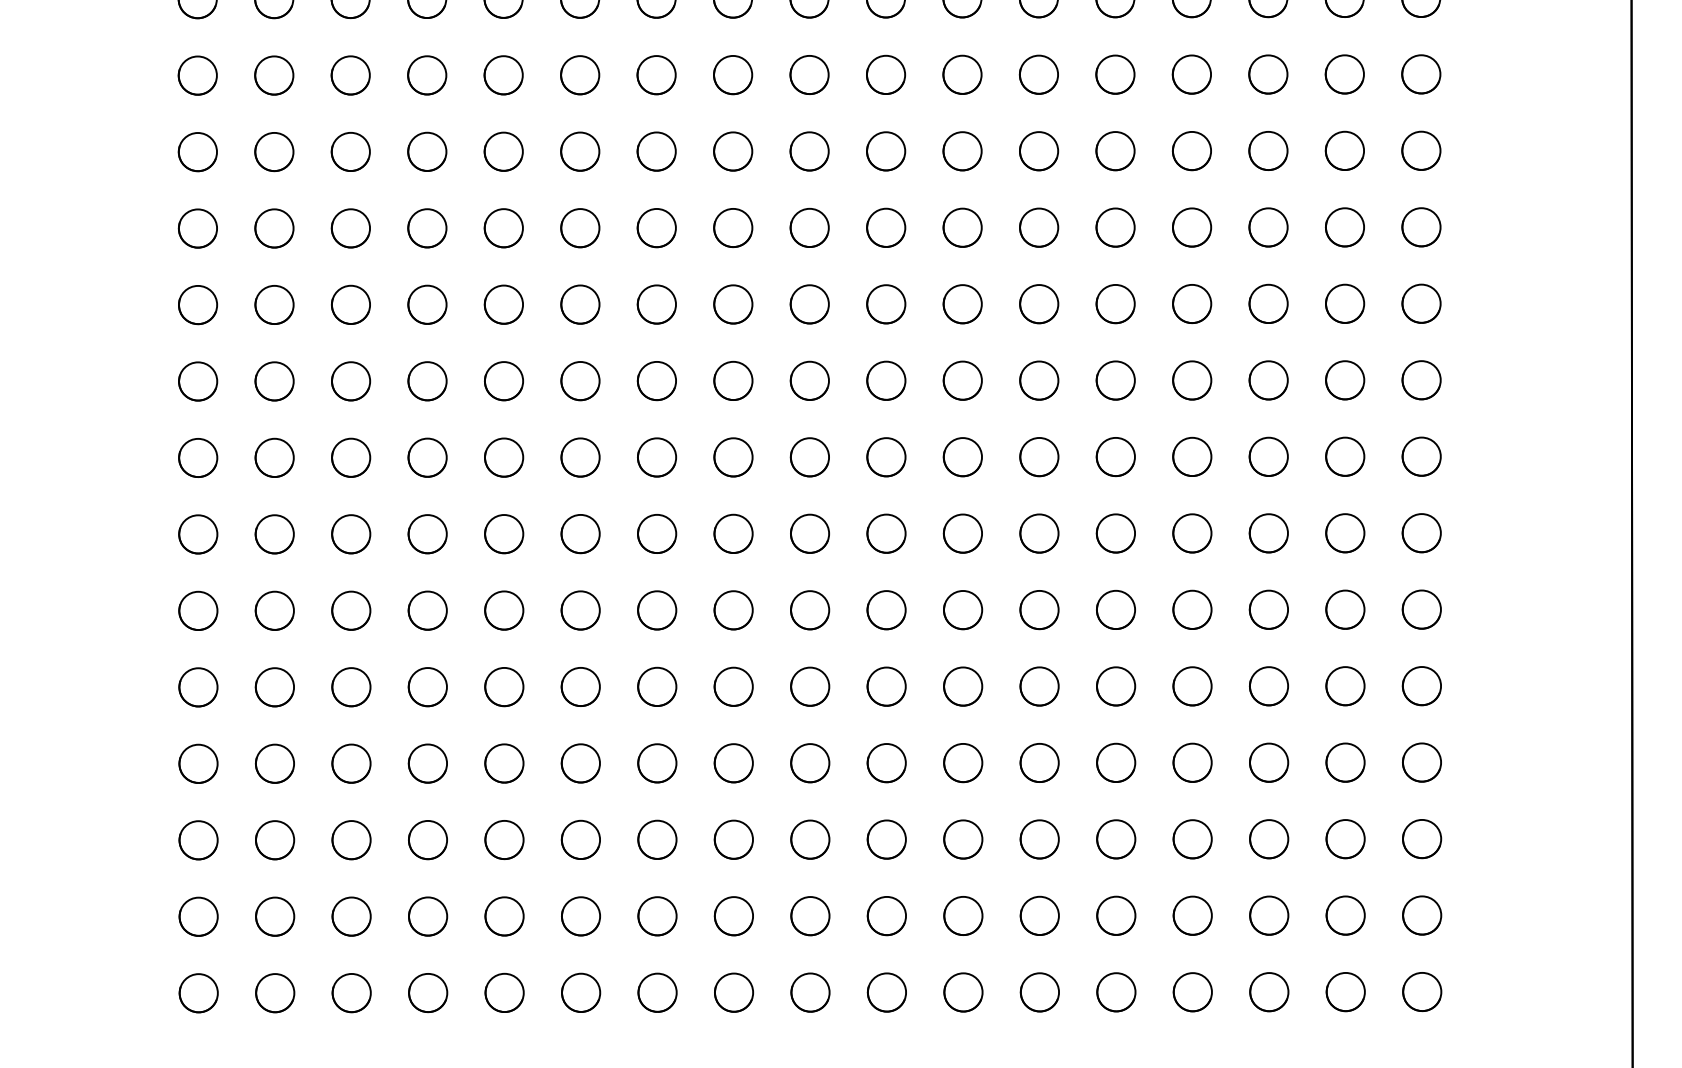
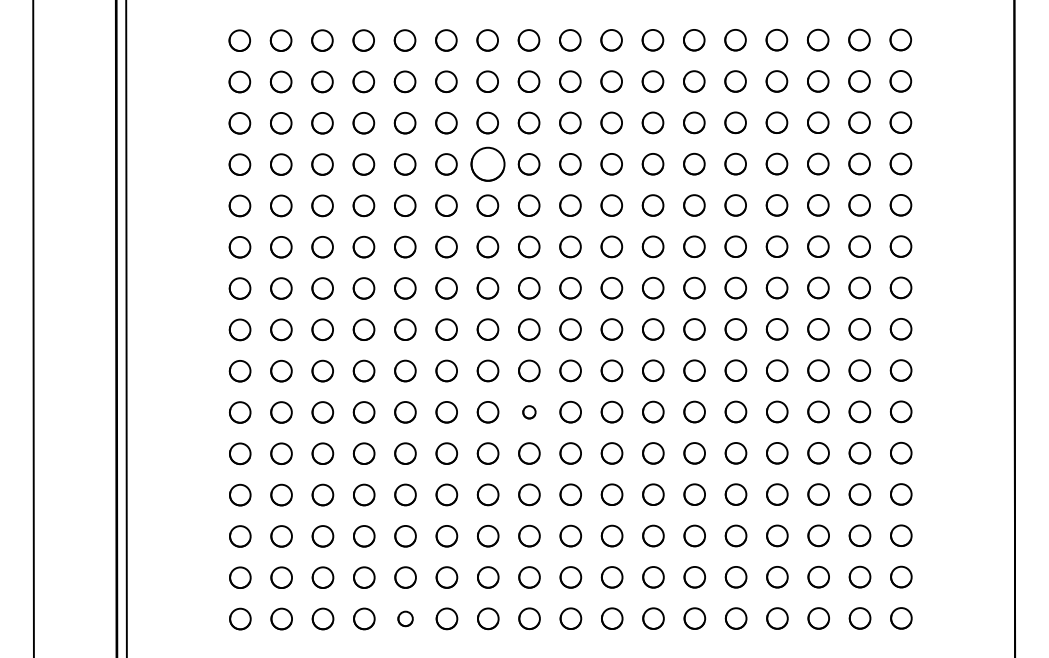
circle: (656, 151) -> (487, 164), size x1.6
circle: (733, 610) -> (529, 412), size x0.6
part: (504, 992) -> (405, 618), size x0.7

